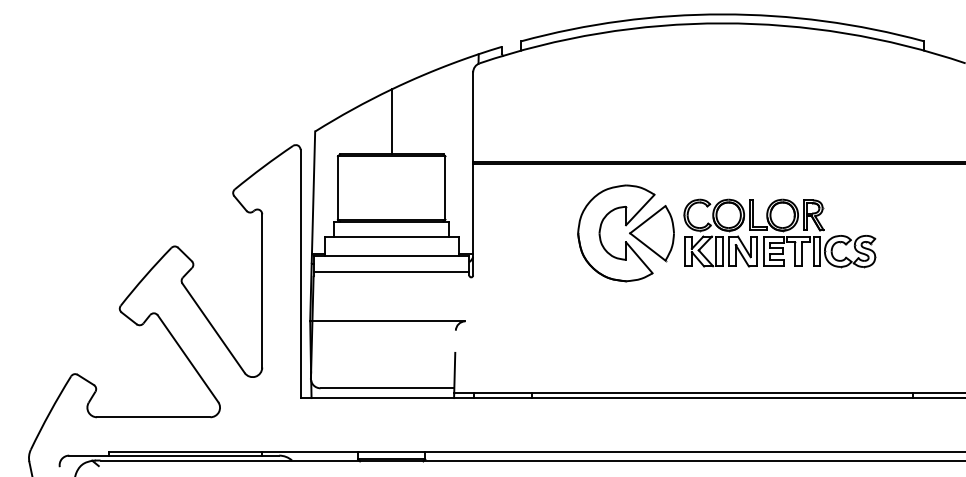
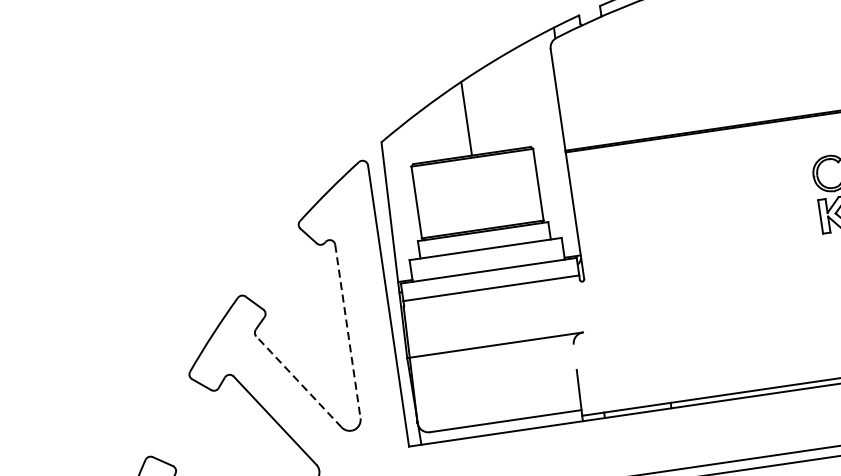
part: (625, 233) -> (749, 206), removed
line: (262, 290) -> (348, 331), solid -> dashed
line: (213, 327) -> (298, 381), solid -> dashed

